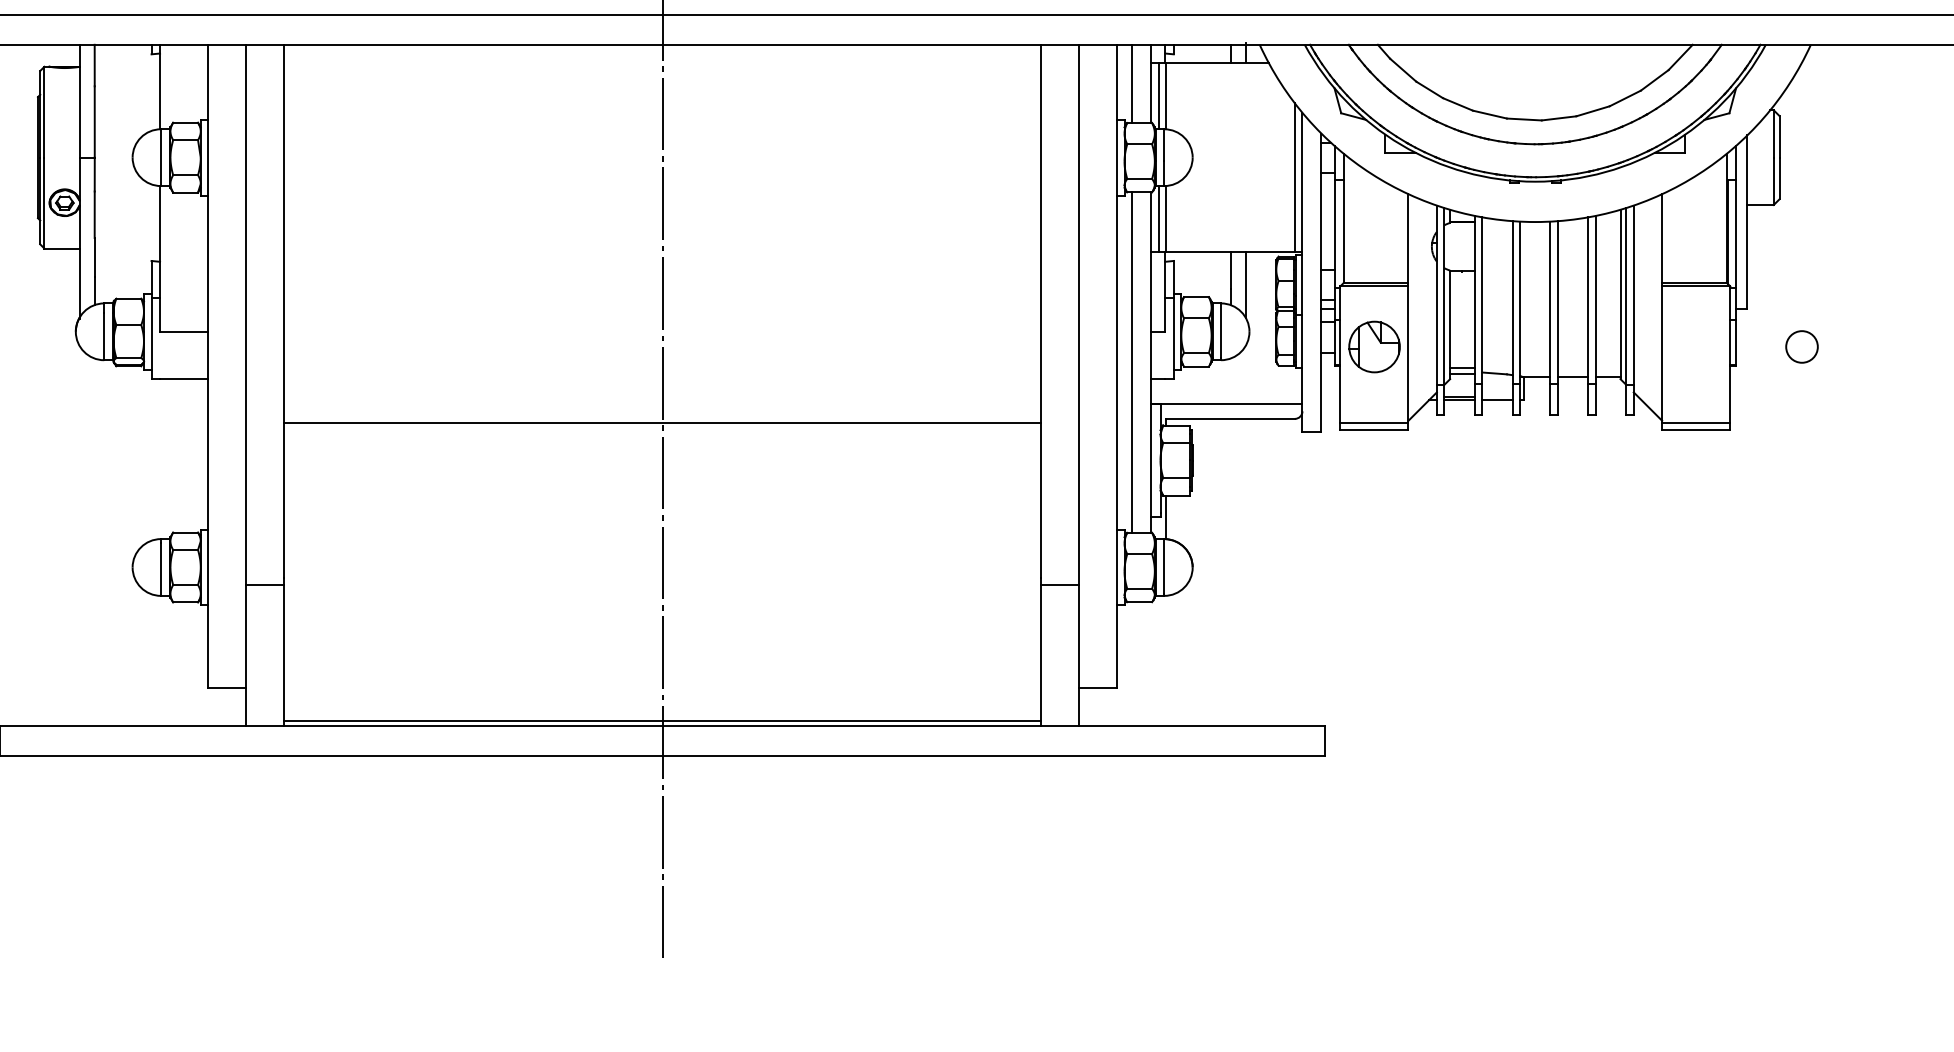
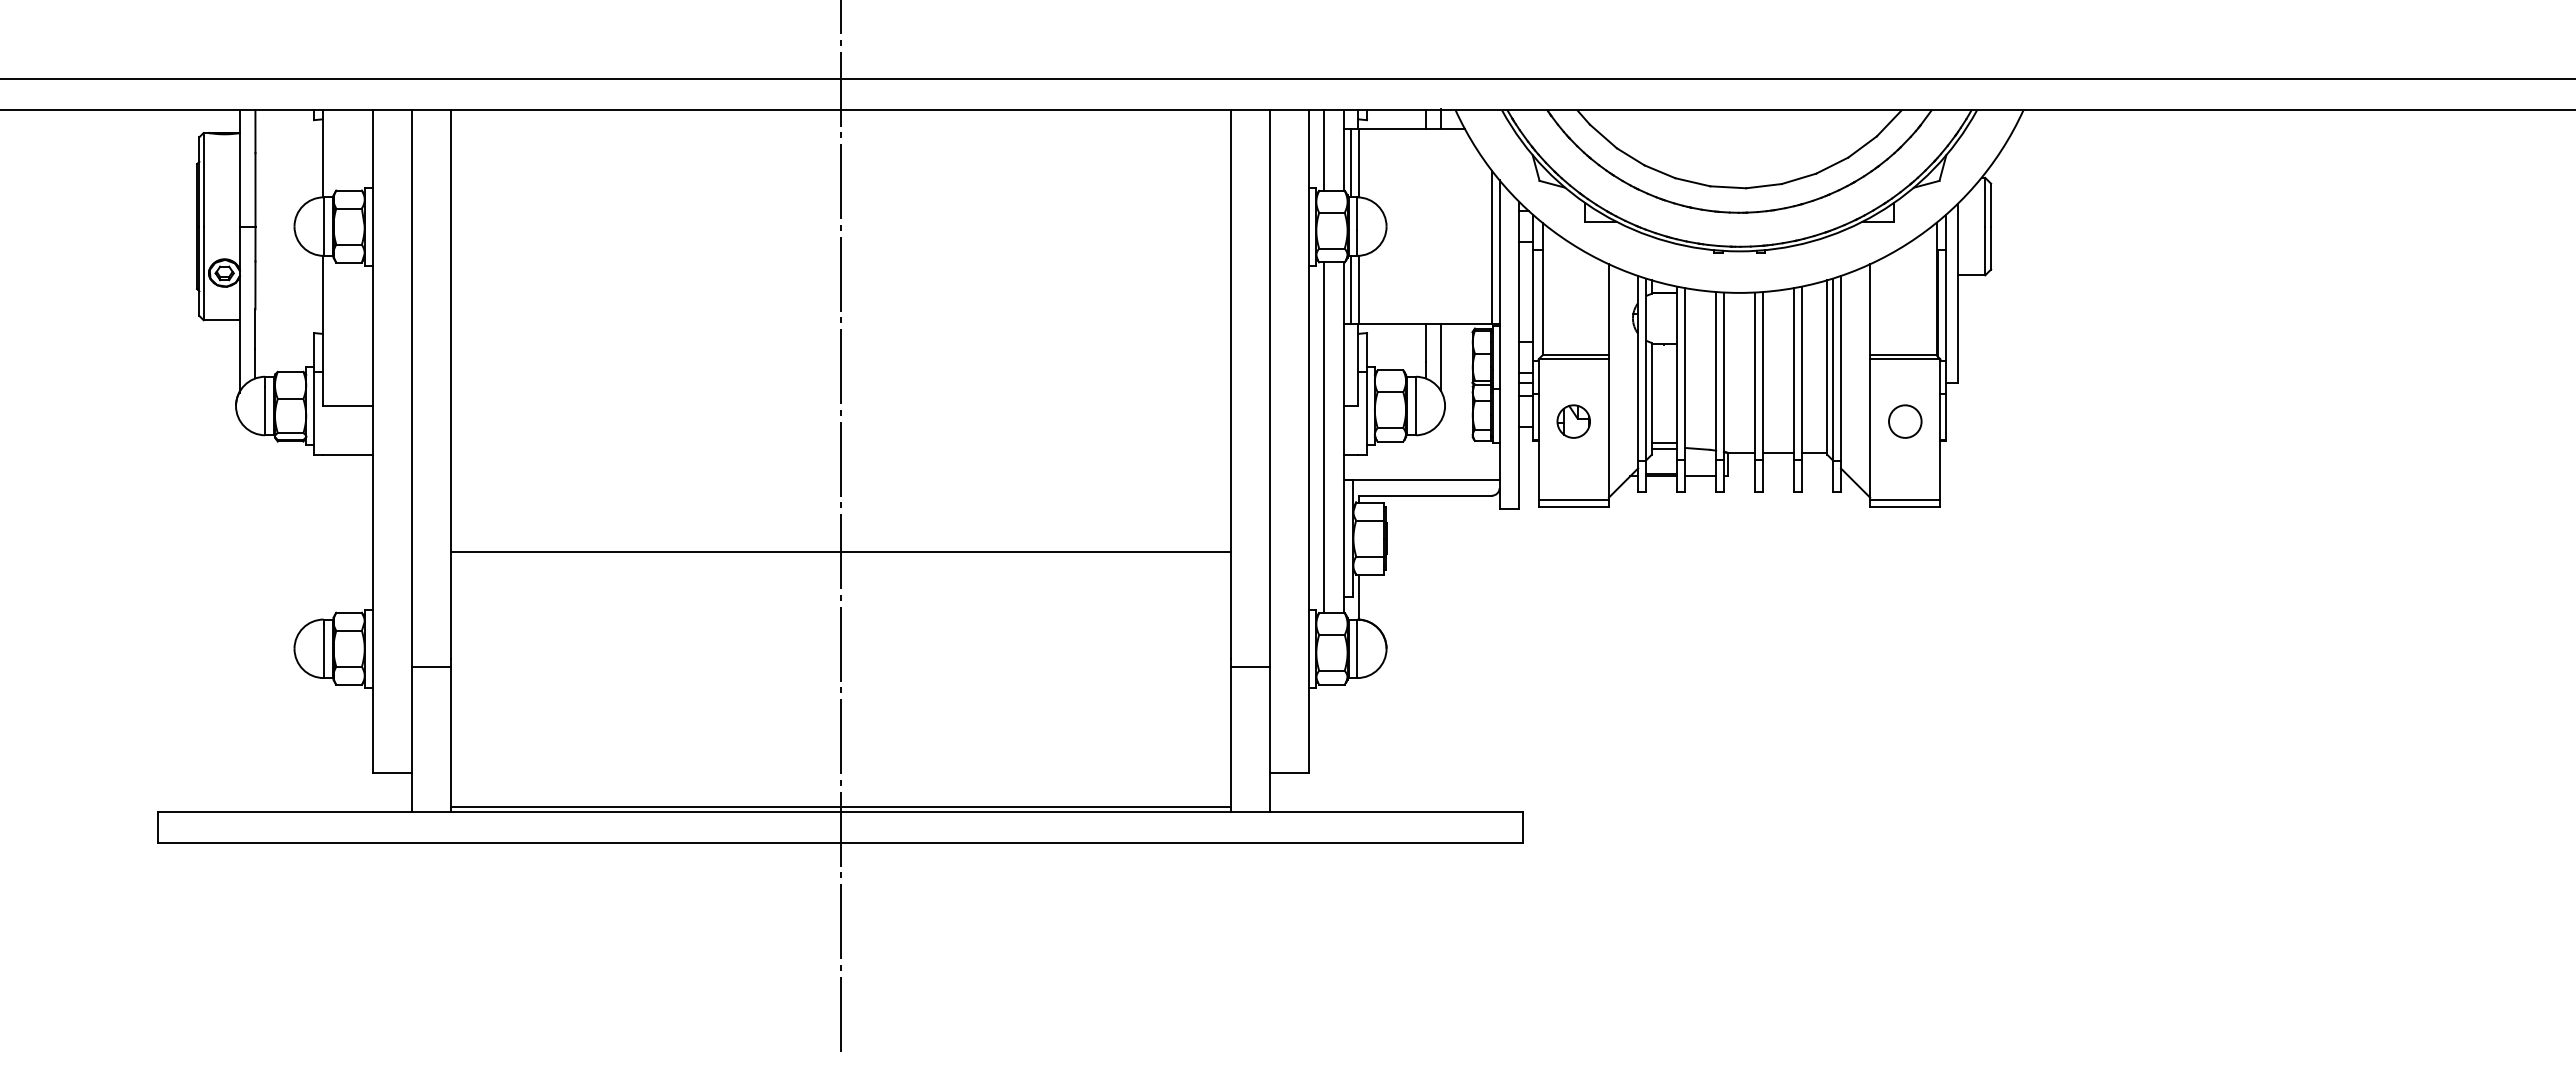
part: (1374, 346) -> (1573, 421), size x0.62
circle: (1802, 346) -> (1905, 421), moved
line: (662, 422) -> (840, 551), moved

